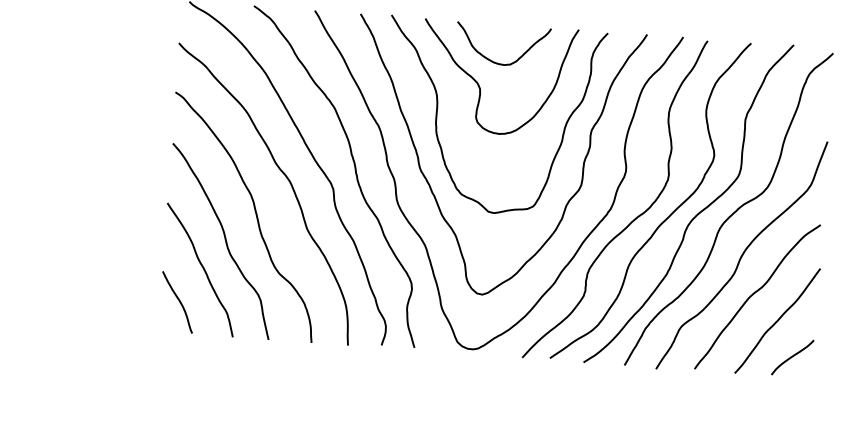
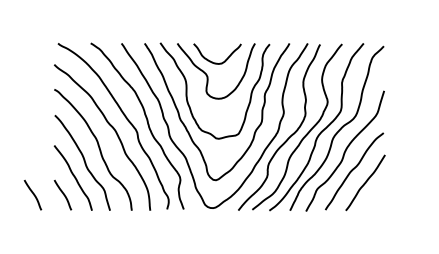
curve: (117, 296) -> (32, 194), added
curve: (790, 356) -> (373, 200), removed

